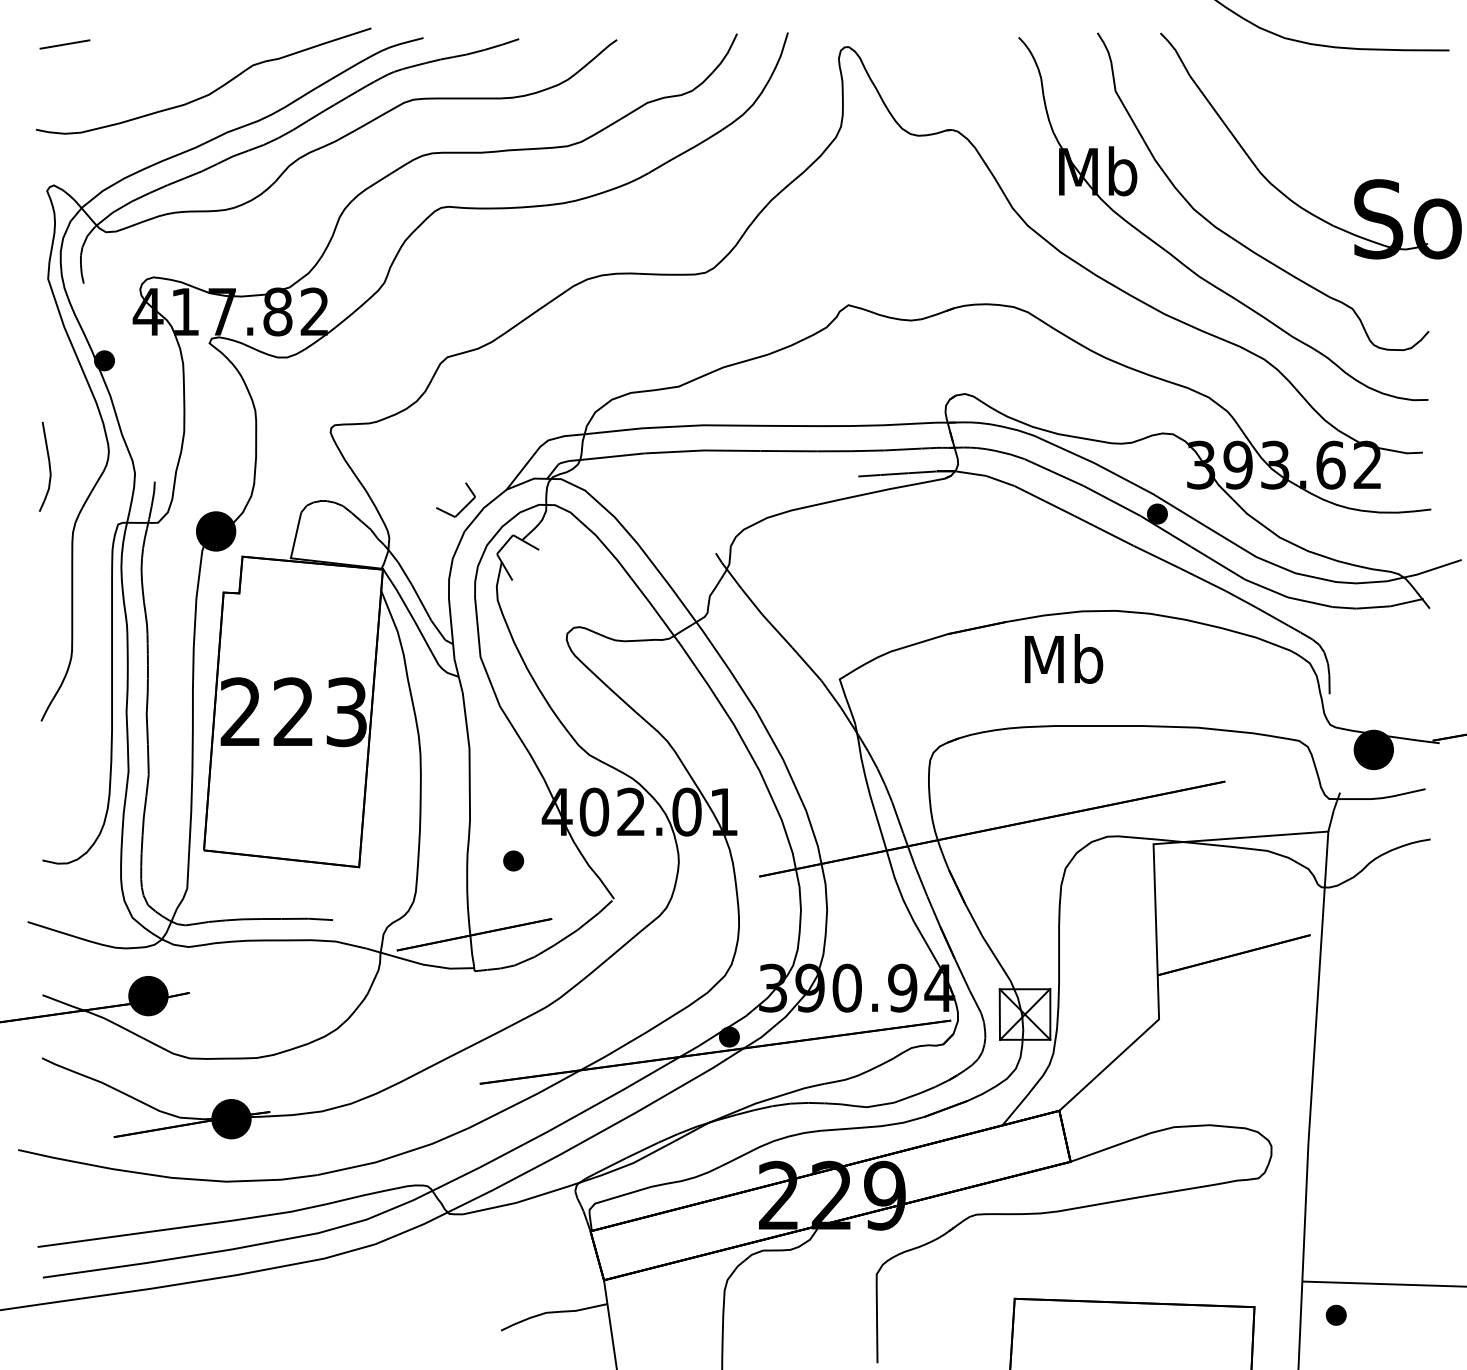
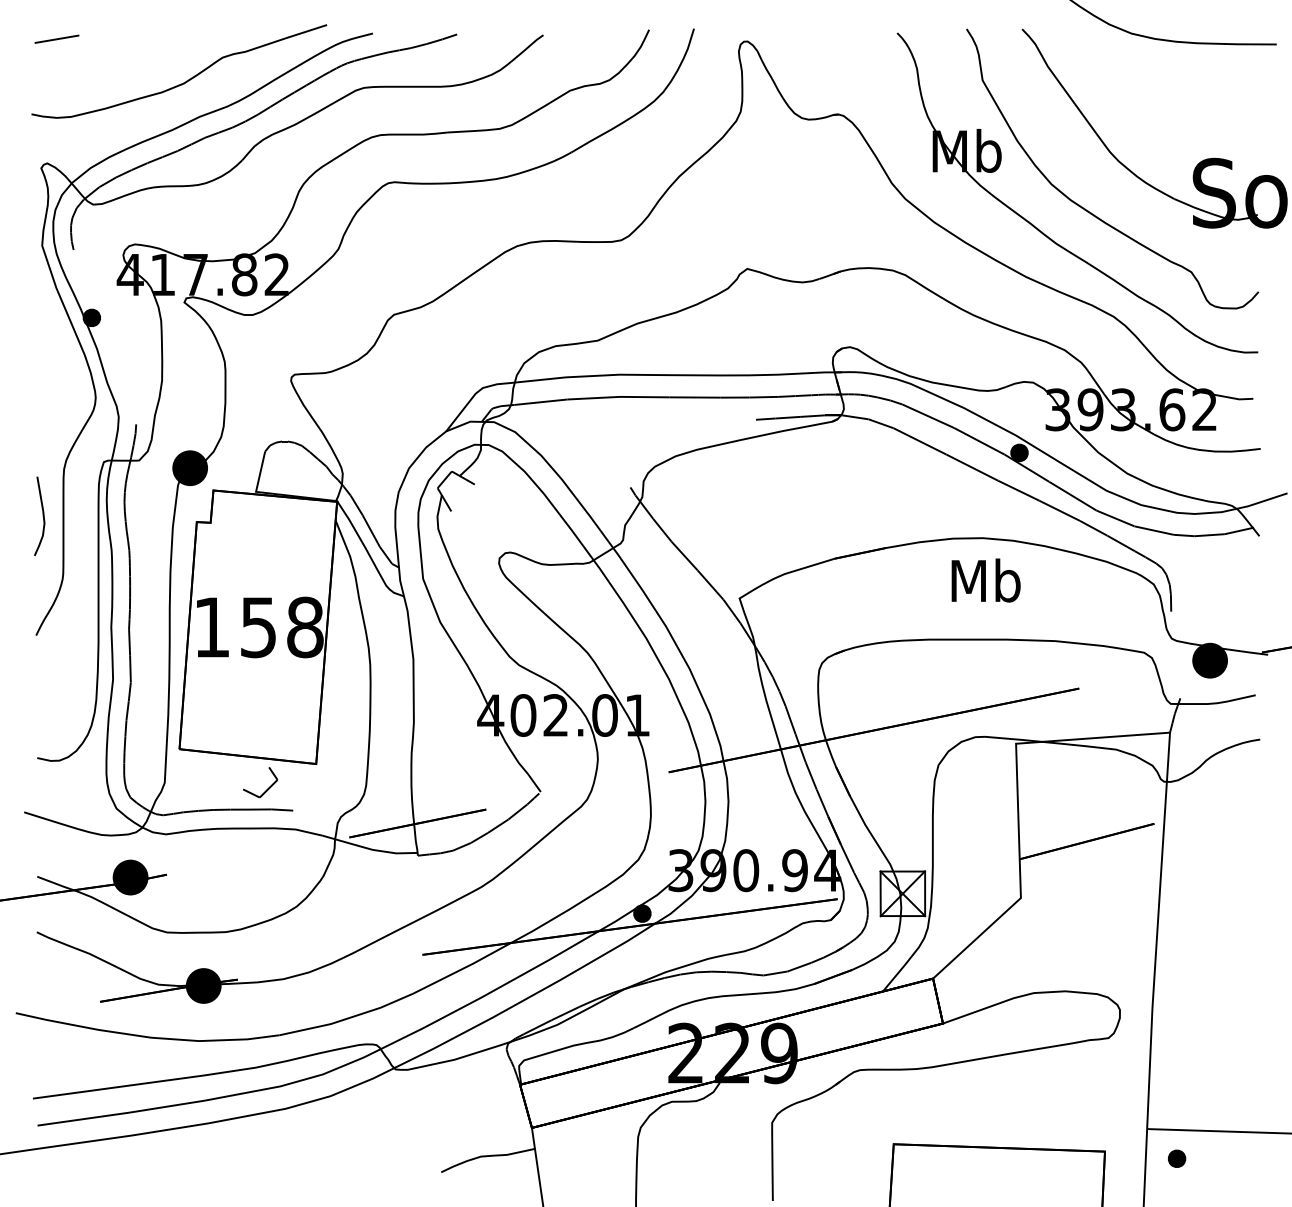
curve: (48, 465) -> (42, 515), moved
line: (463, 506) -> (267, 788), moved
text: (1063, 658) -> (985, 580), moved
text: (293, 712) -> (258, 627), 223 -> 158
part: (513, 860) -> (452, 758), removed

